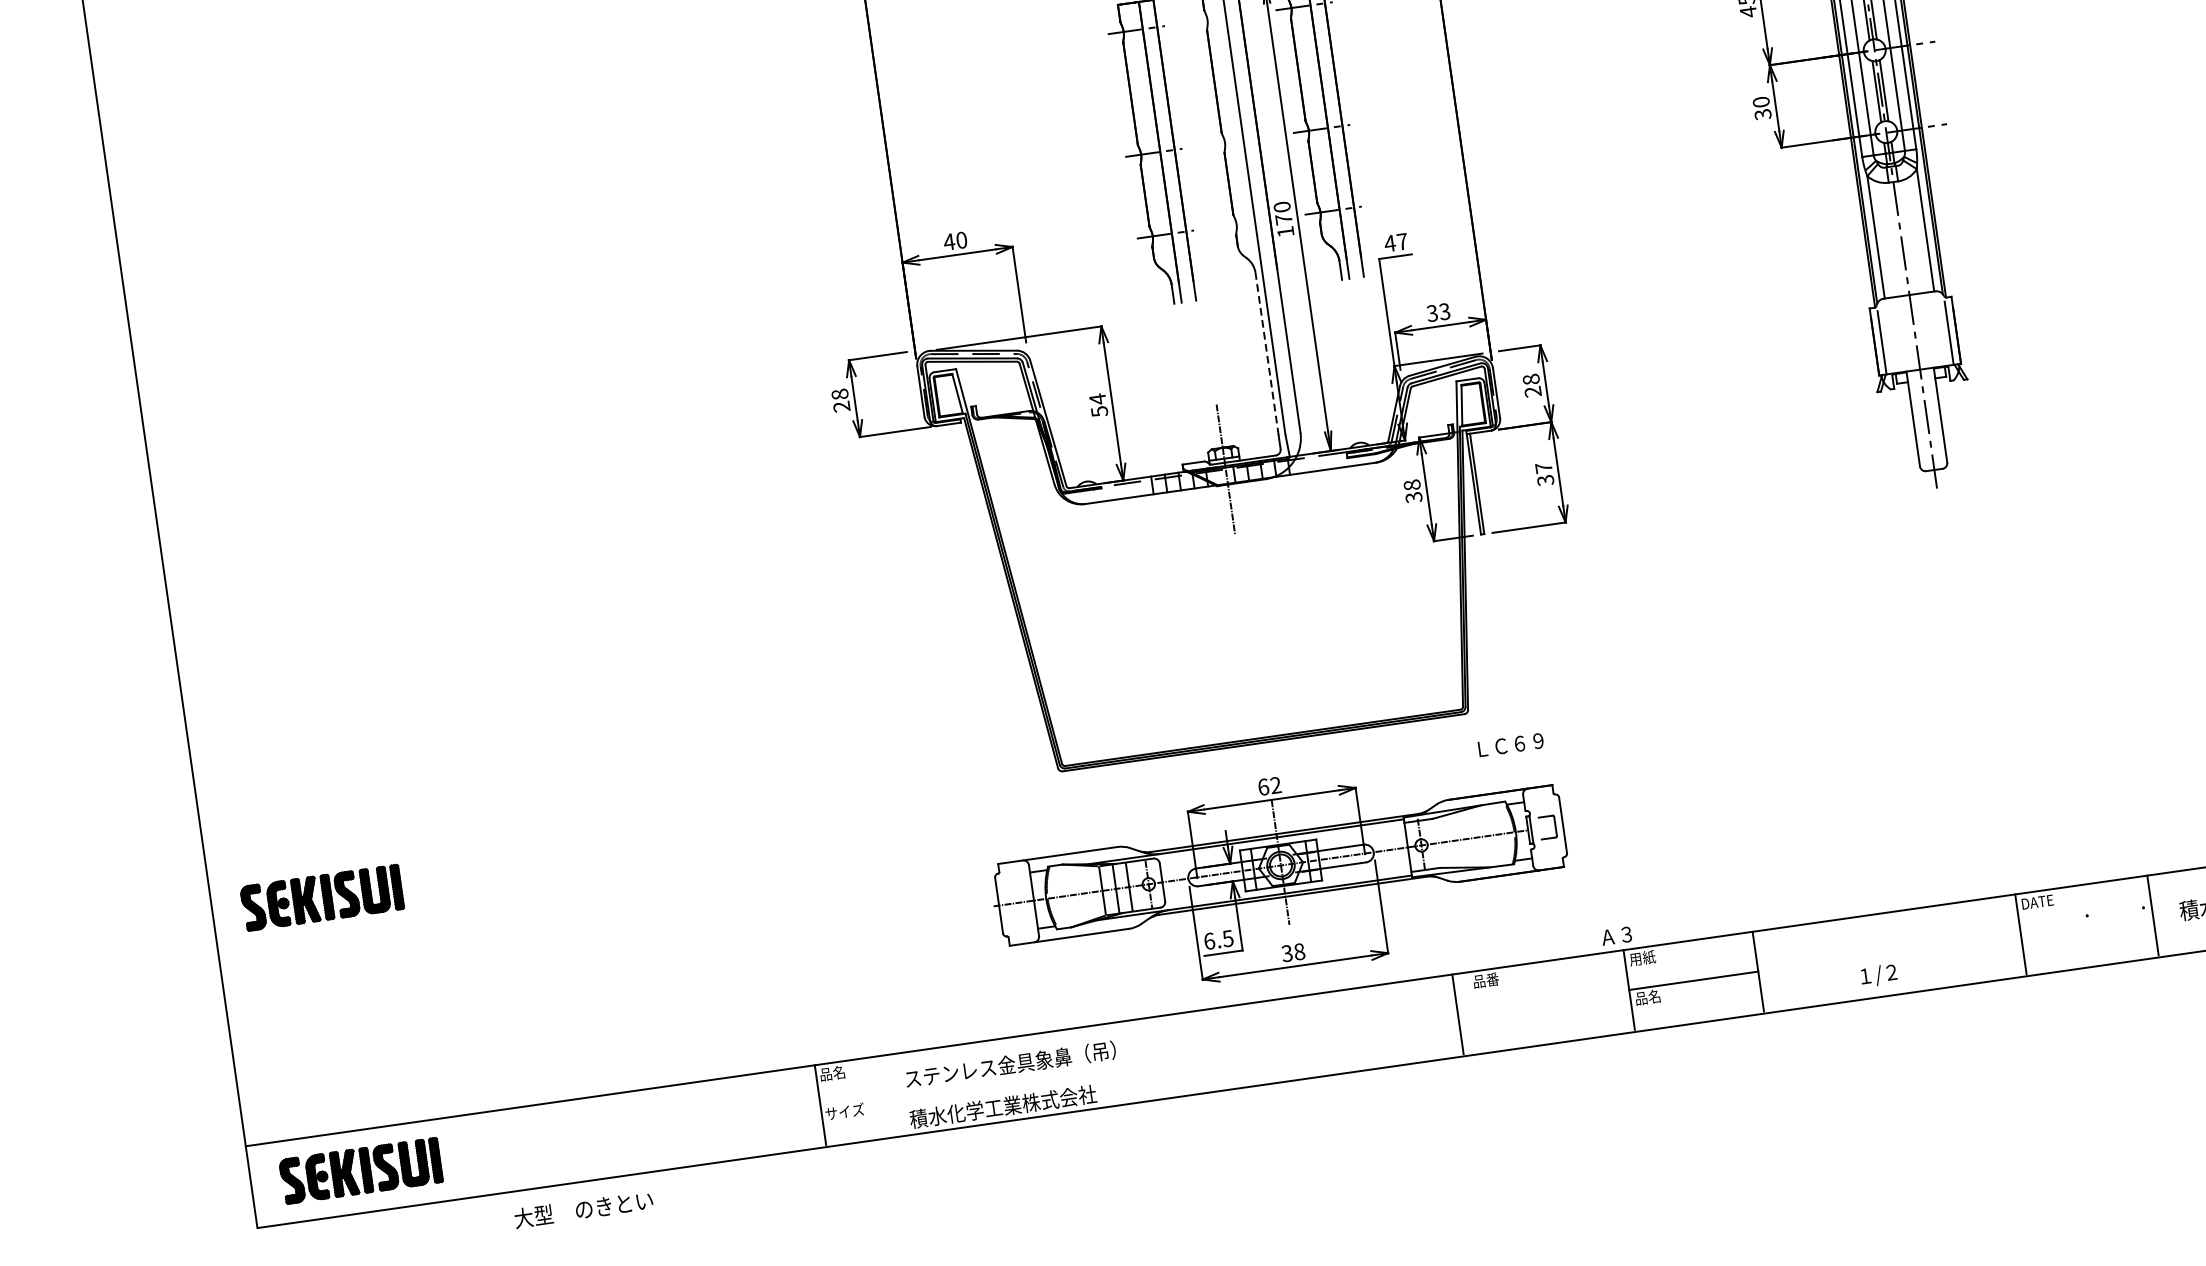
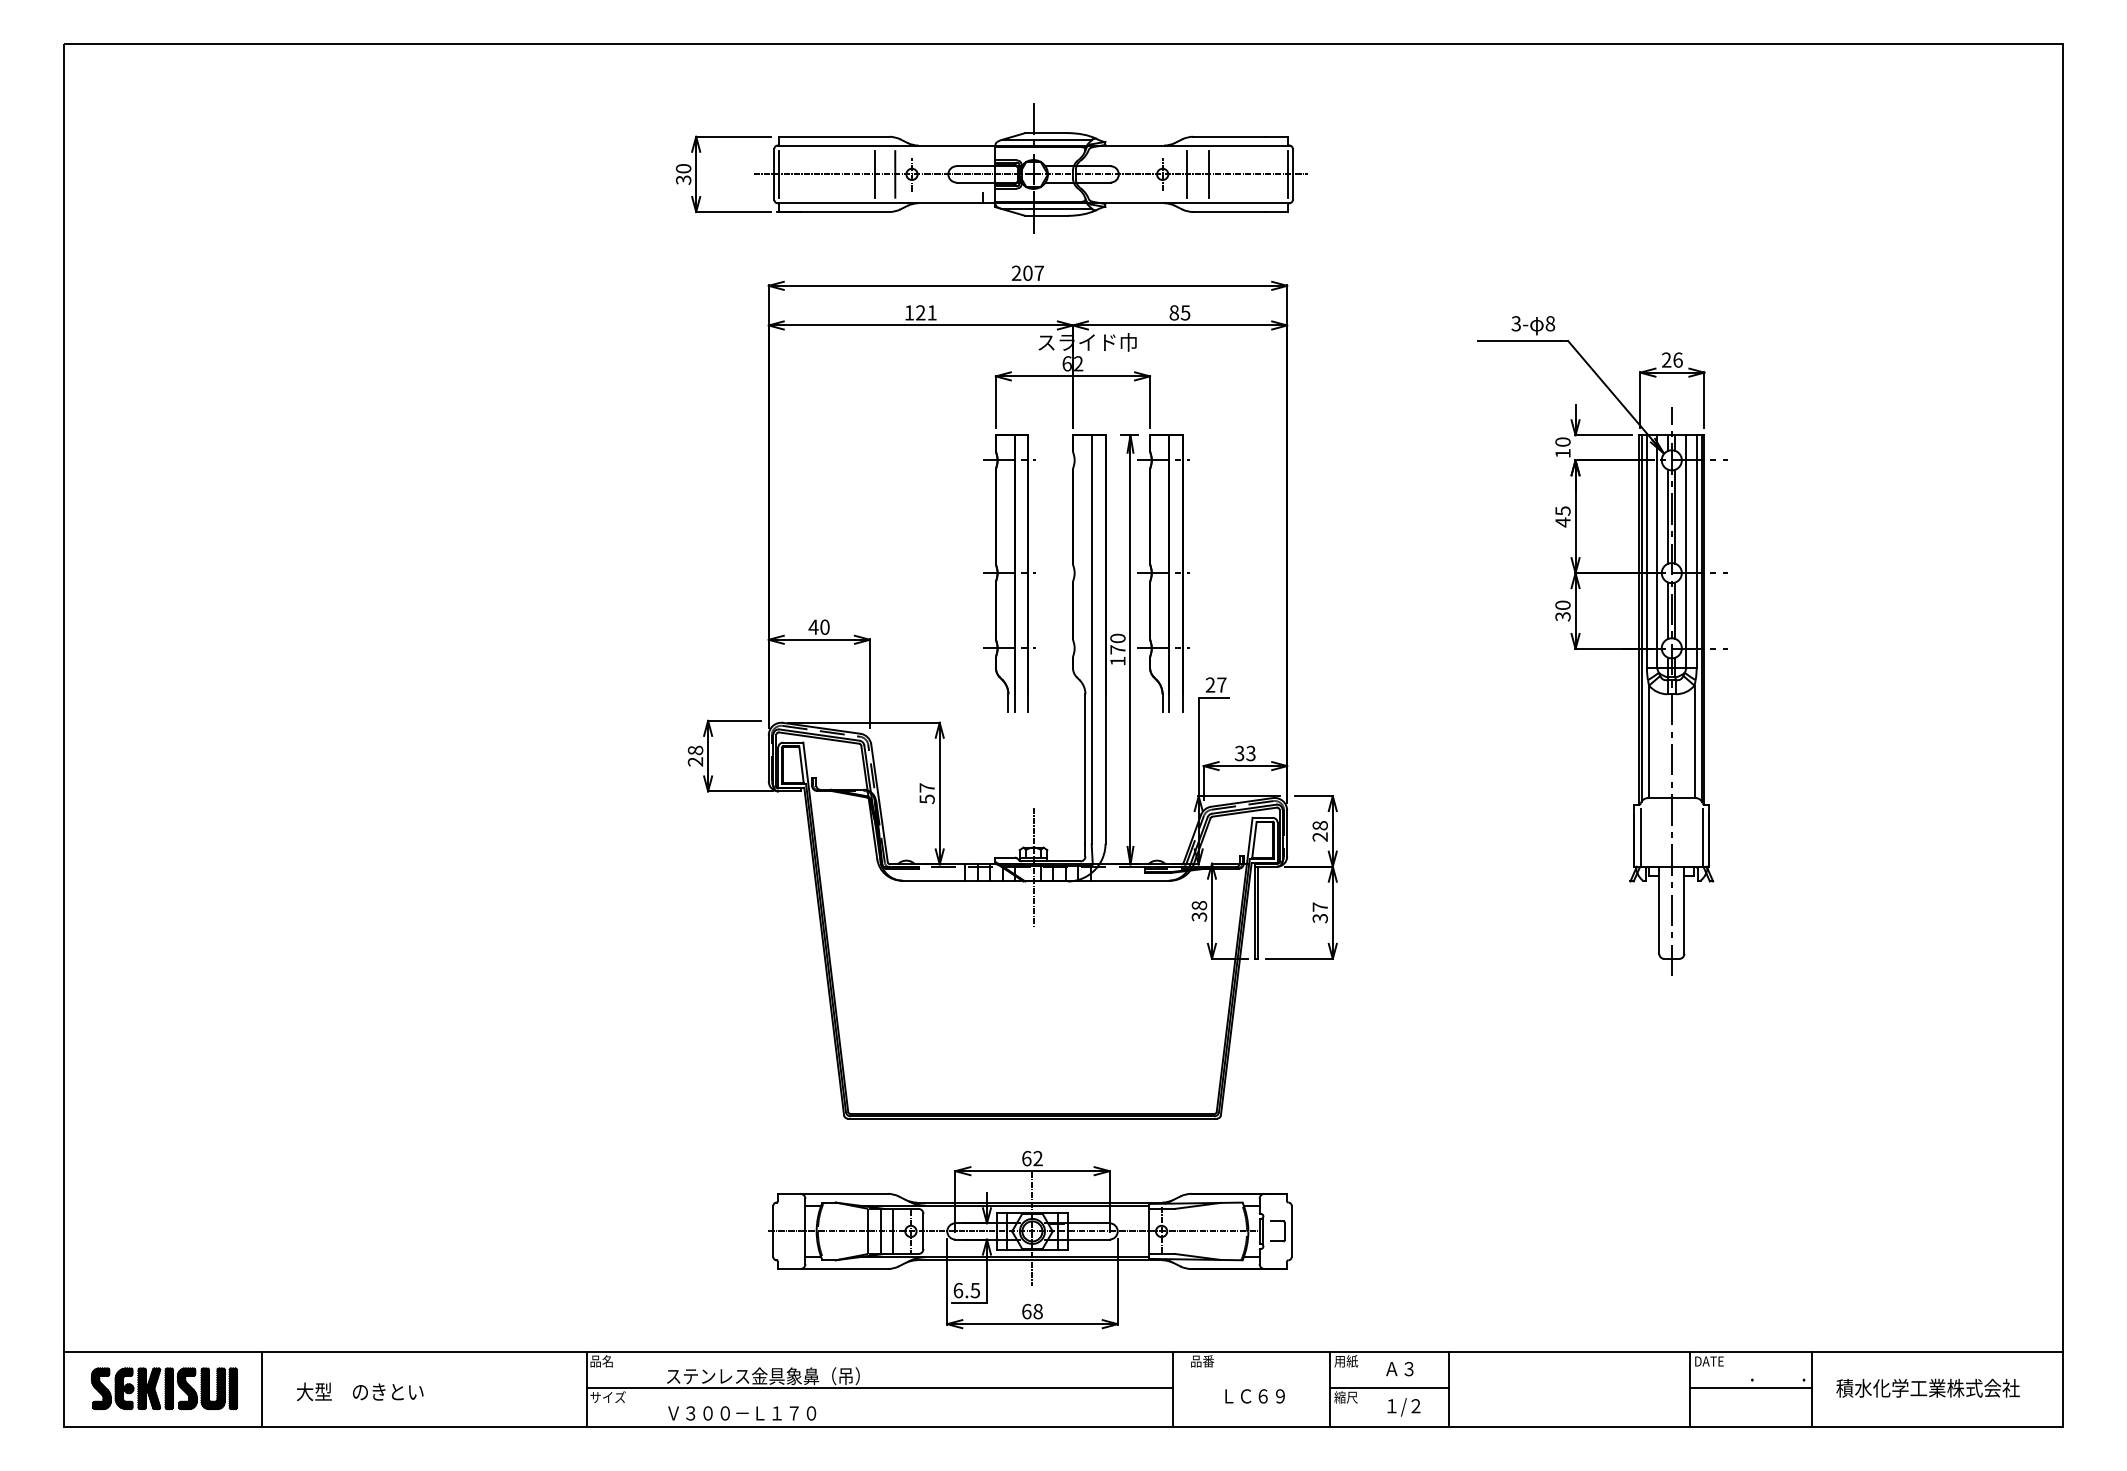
text: (1390, 242) -> (1210, 684), 47 -> 27
line: (1267, 353) -> (1085, 768), dashed -> solid
text: (1097, 398) -> (926, 787), 54 -> 57
text: (1510, 745) -> (1254, 1396), moved
part: (322, 897) -> (164, 1137), removed
line: (2086, 925) -> (1750, 1388), added
text: (1616, 935) -> (1399, 1368), moved
text: (1286, 953) -> (1026, 1311), 38 -> 68
text: (1878, 975) -> (1403, 1407), moved
text: (1647, 997) -> (1345, 1397), 品名 -> 縮尺
line: (1138, 1060) -> (879, 1388), added
text: (1002, 1106) -> (750, 1412), 積水化学工業株式会社 -> Ｖ３００－Ｌ１７０
line: (467, 1154) -> (262, 1387), added
text: (584, 1208) -> (360, 1391), moved

